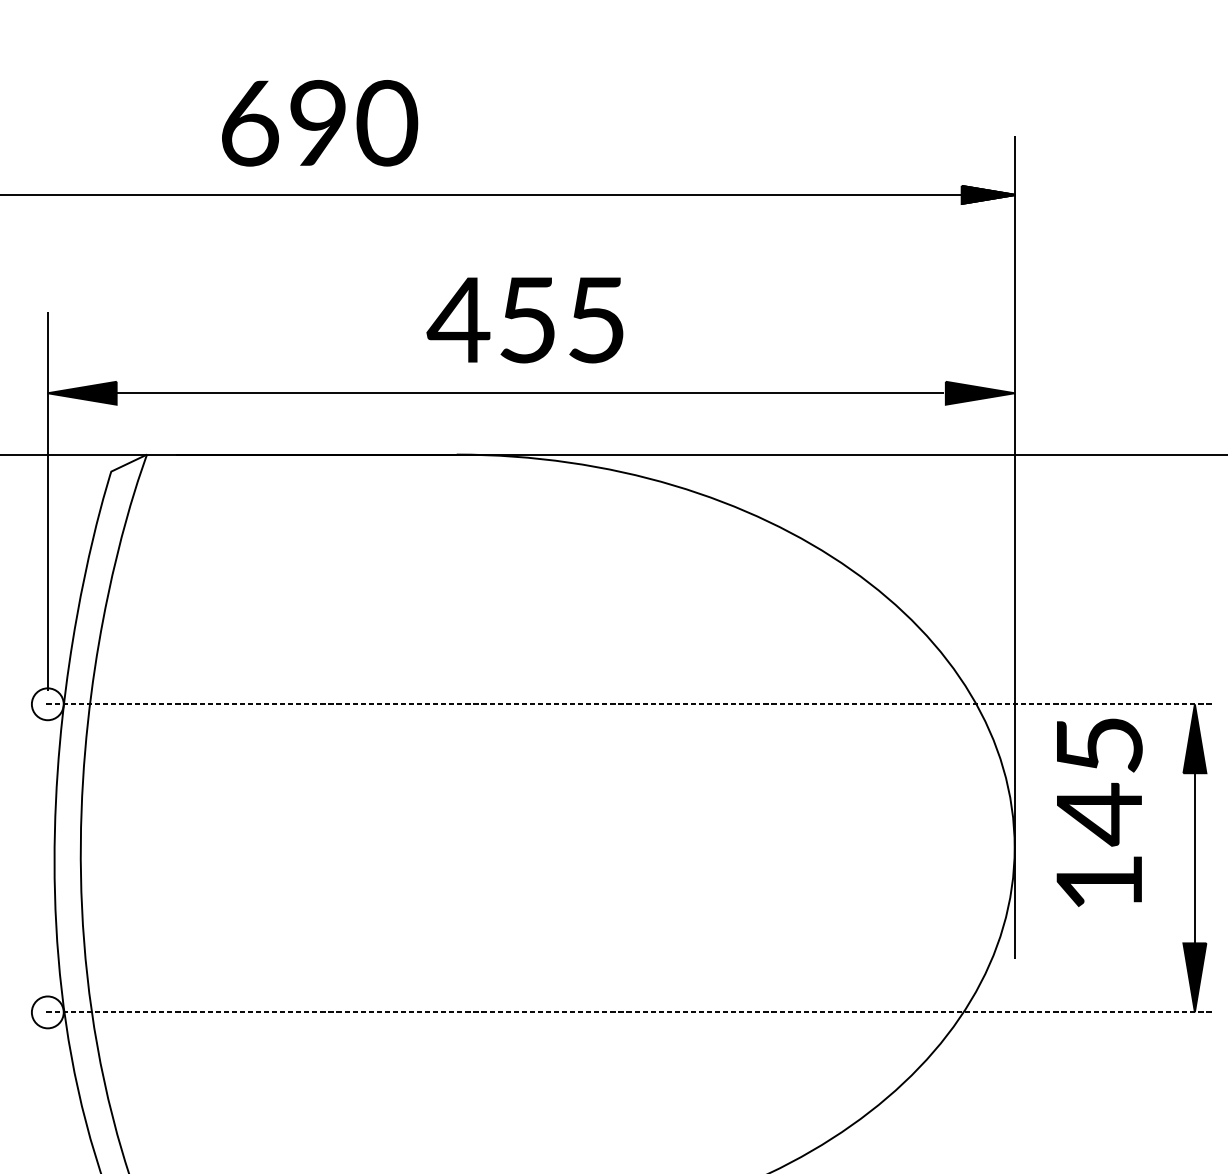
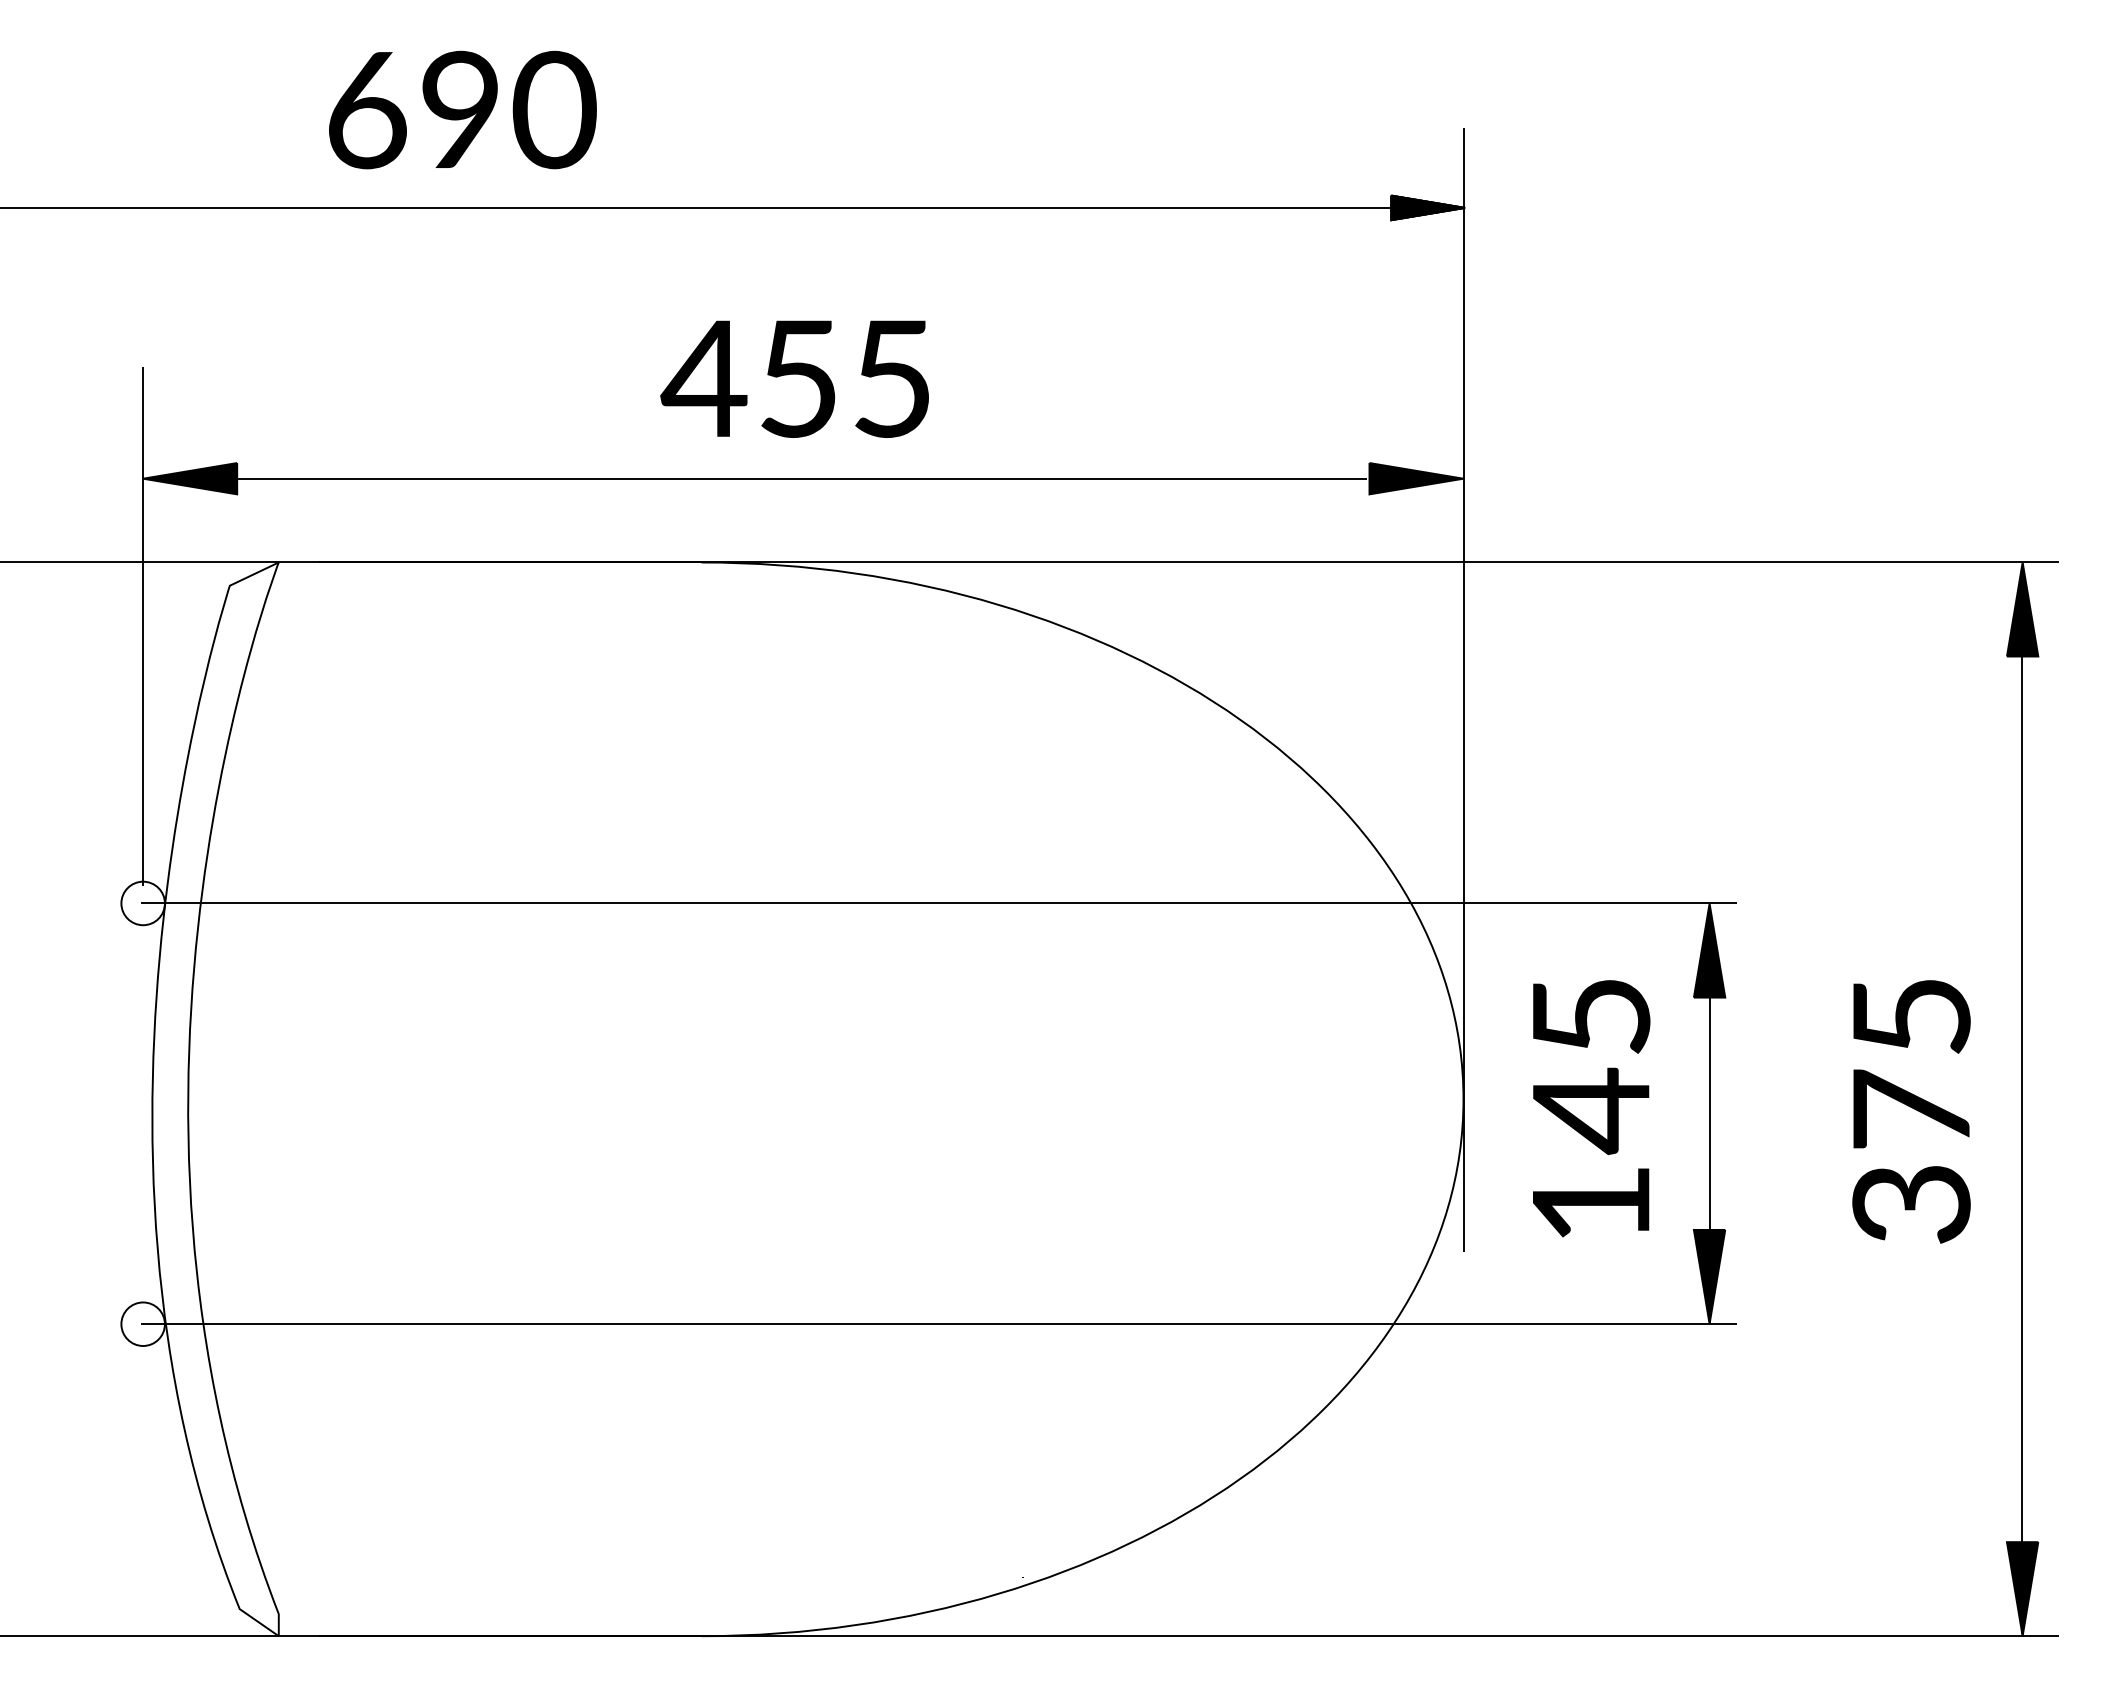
text: (319, 122) -> (462, 109), moved
line: (630, 704) -> (939, 903), dashed -> solid
text: (1099, 812) -> (1591, 1108), moved
line: (630, 1012) -> (939, 1324), dashed -> solid

